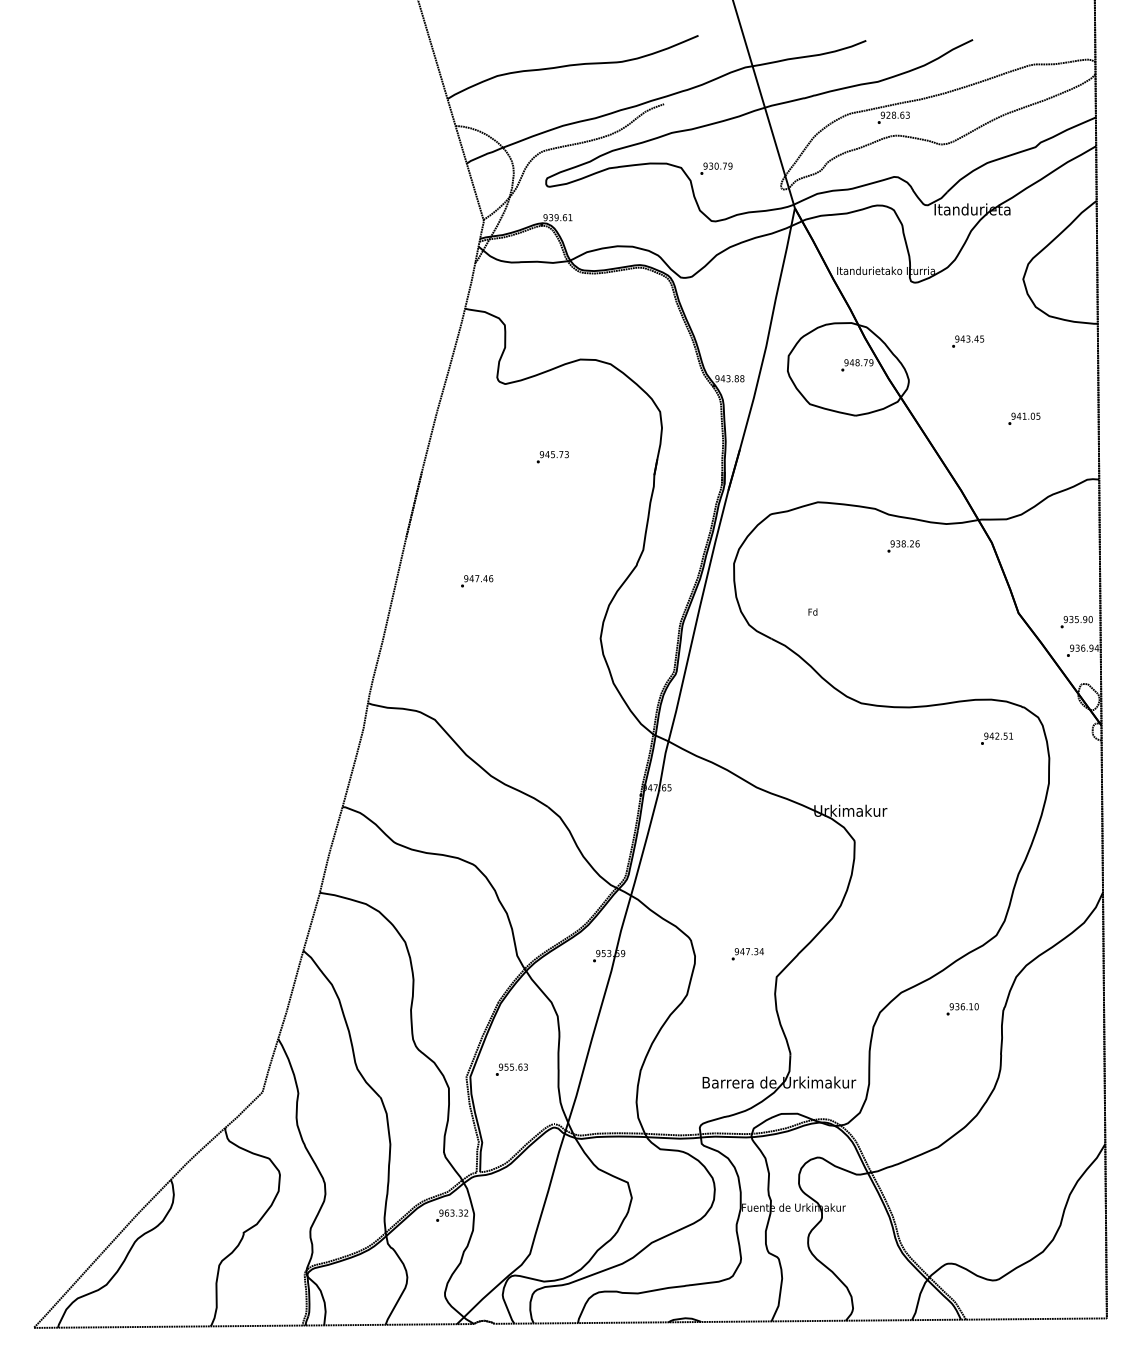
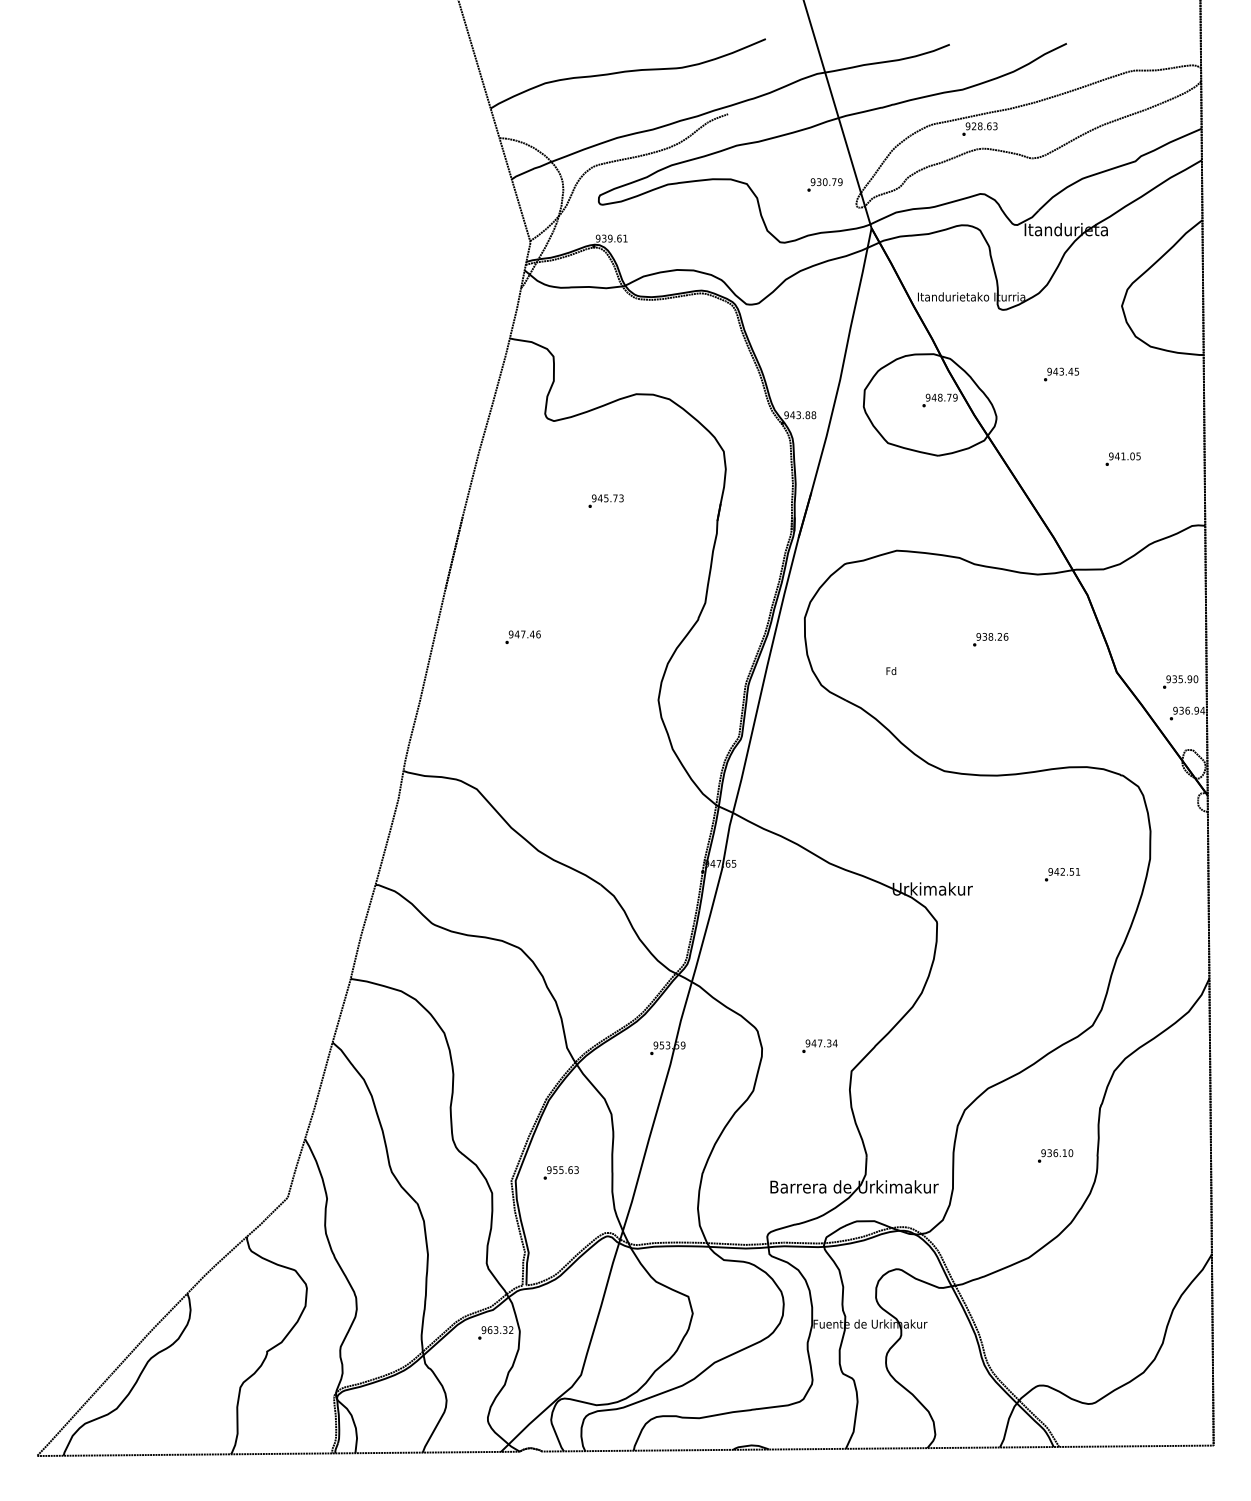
text: (716, 168) -> (825, 184), moved
text: (903, 546) -> (990, 639), moved
text: (997, 738) -> (1063, 874), moved
text: (962, 1009) -> (1055, 1156), moved

